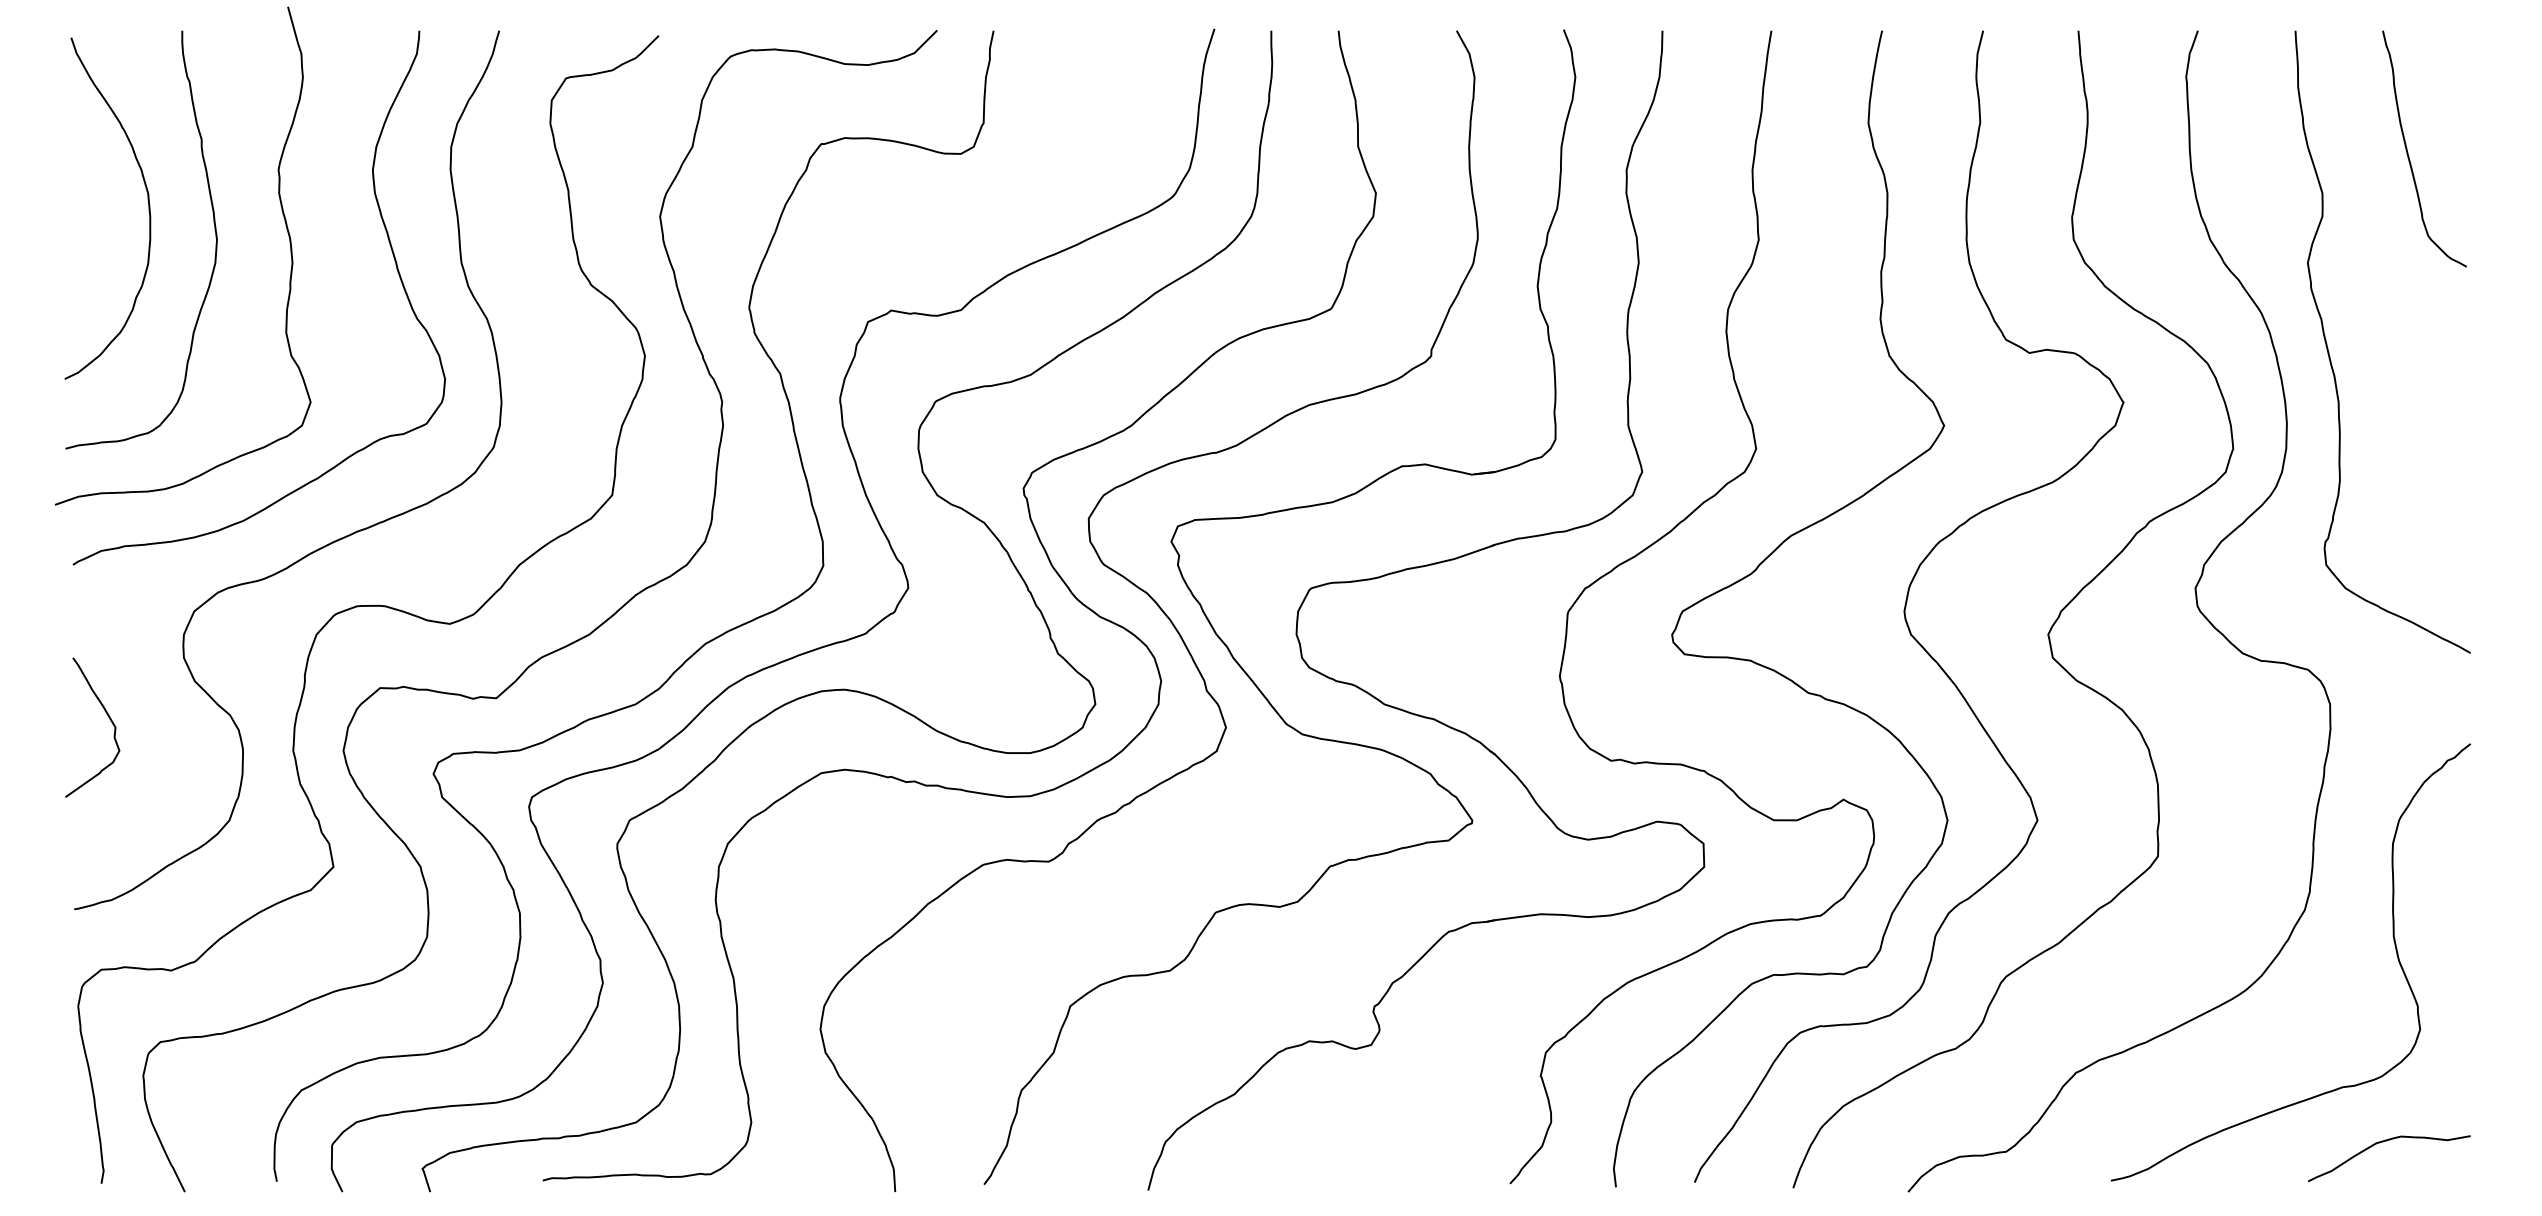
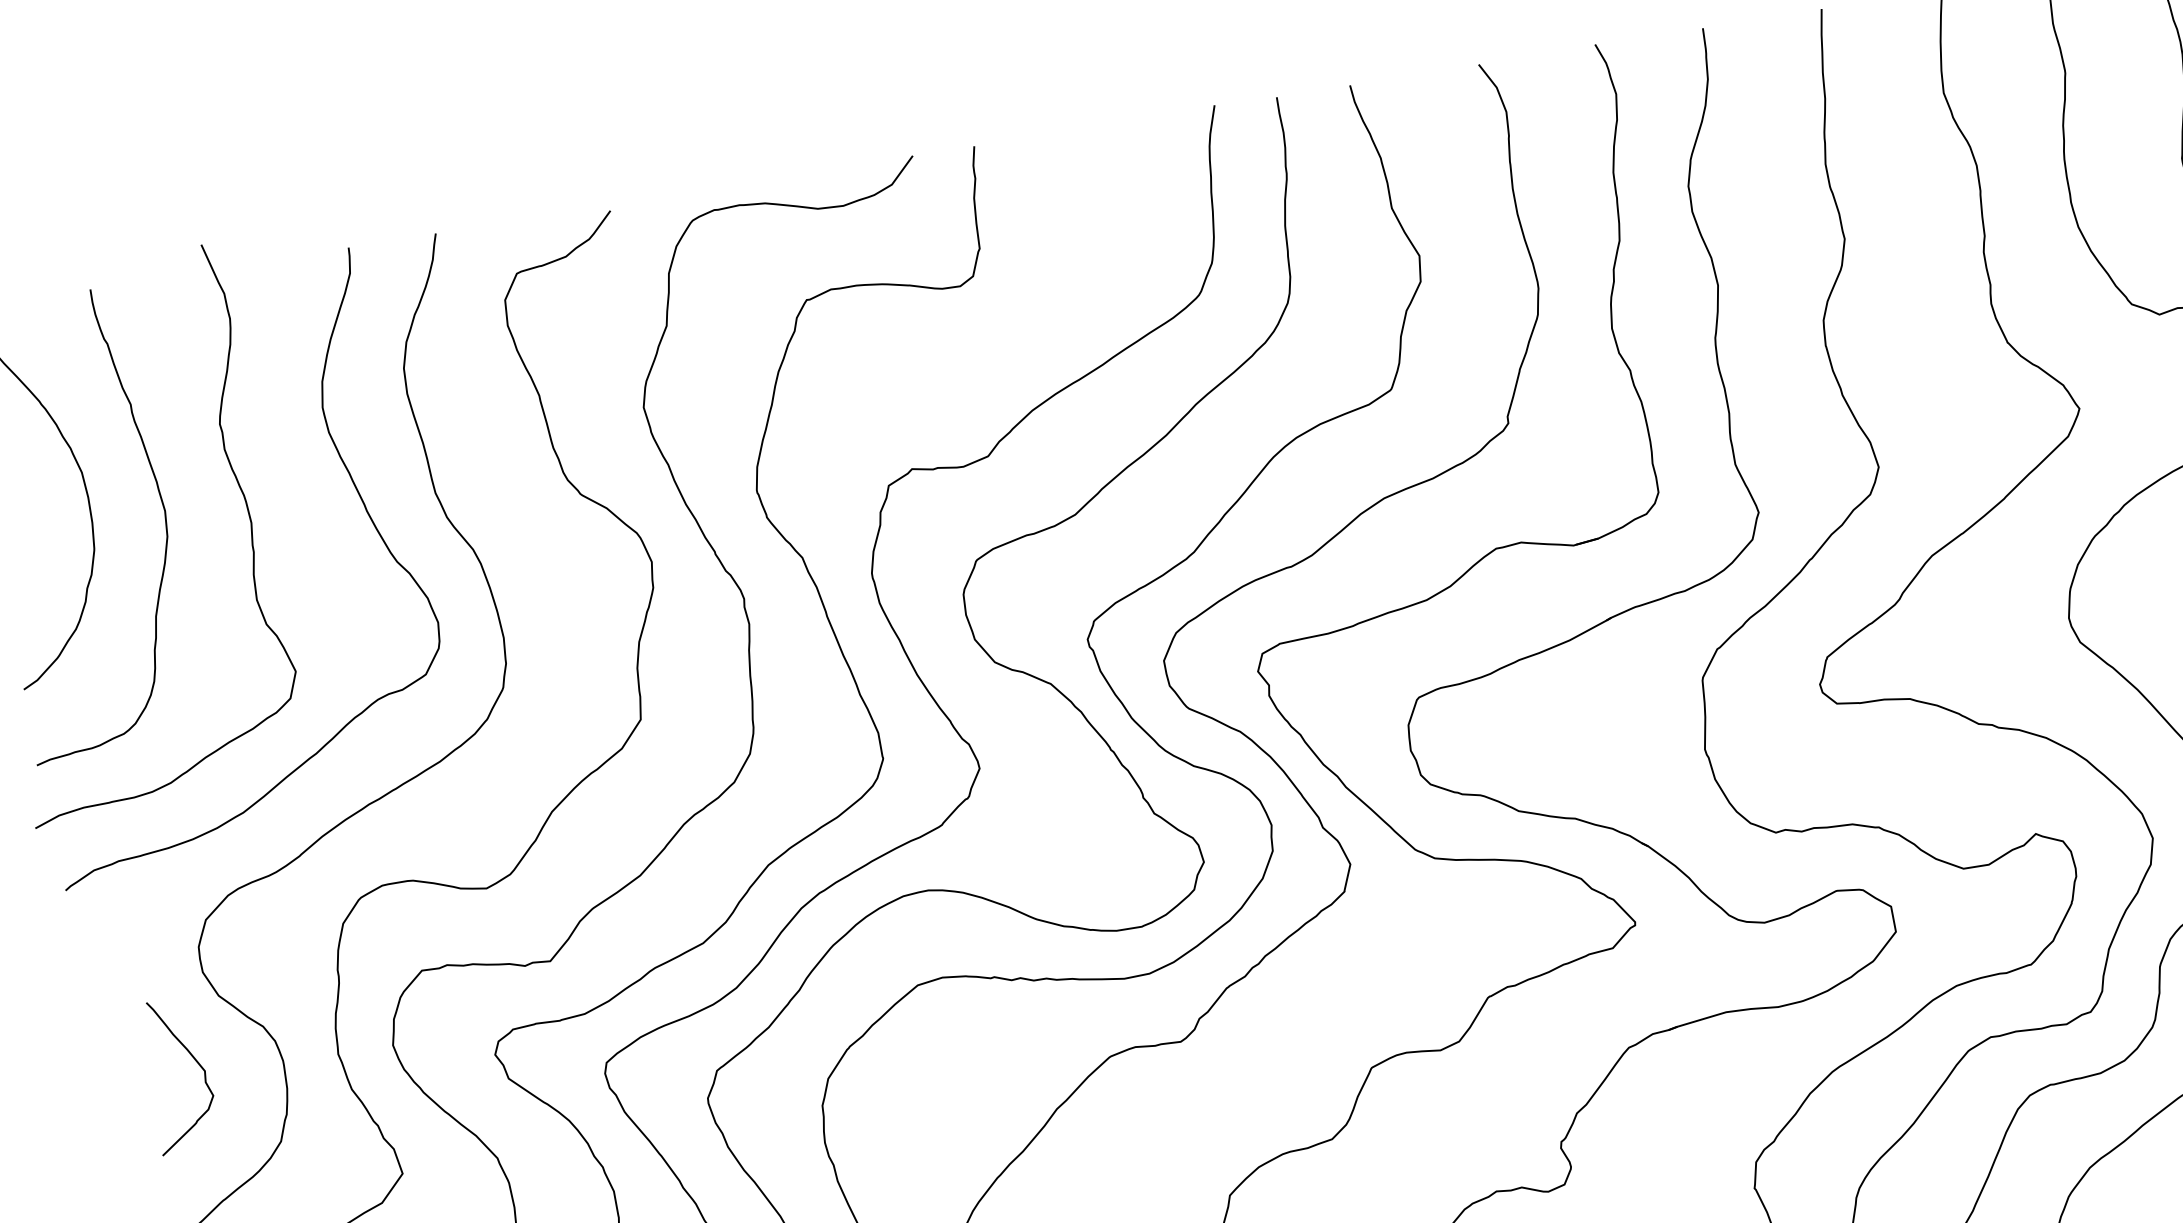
curve: (109, 719) -> (196, 1063), moved

